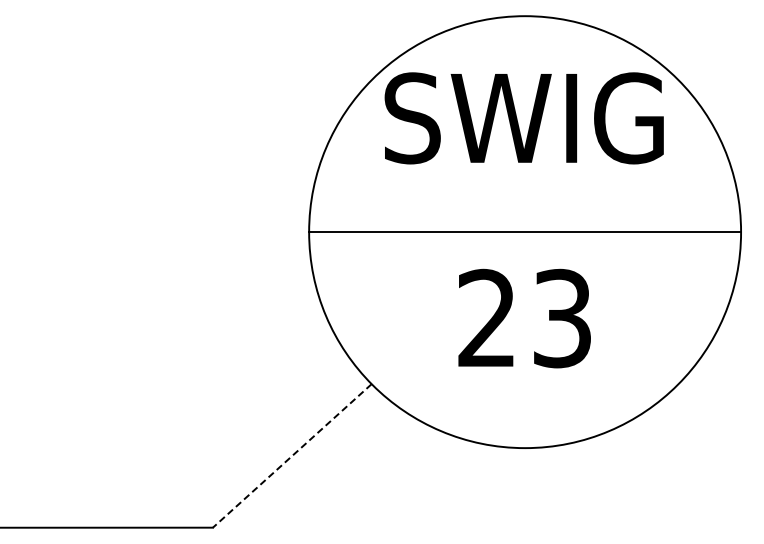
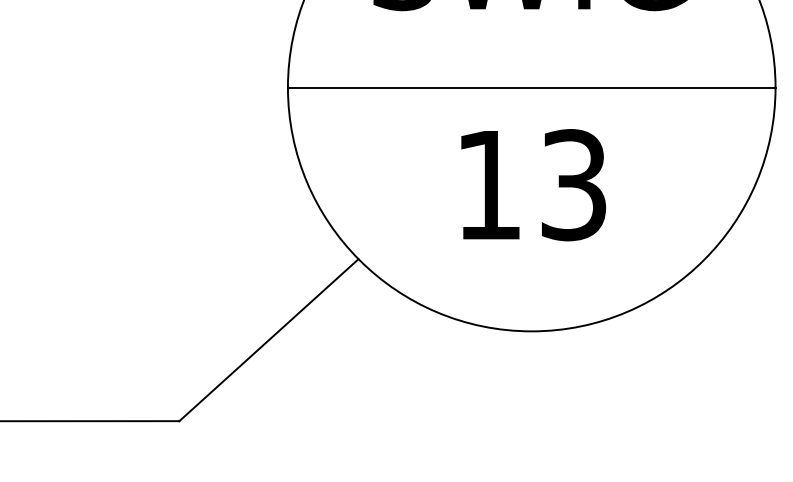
text: (486, 317) -> (488, 183), 23 -> 13
line: (291, 456) -> (268, 340), dashed -> solid

